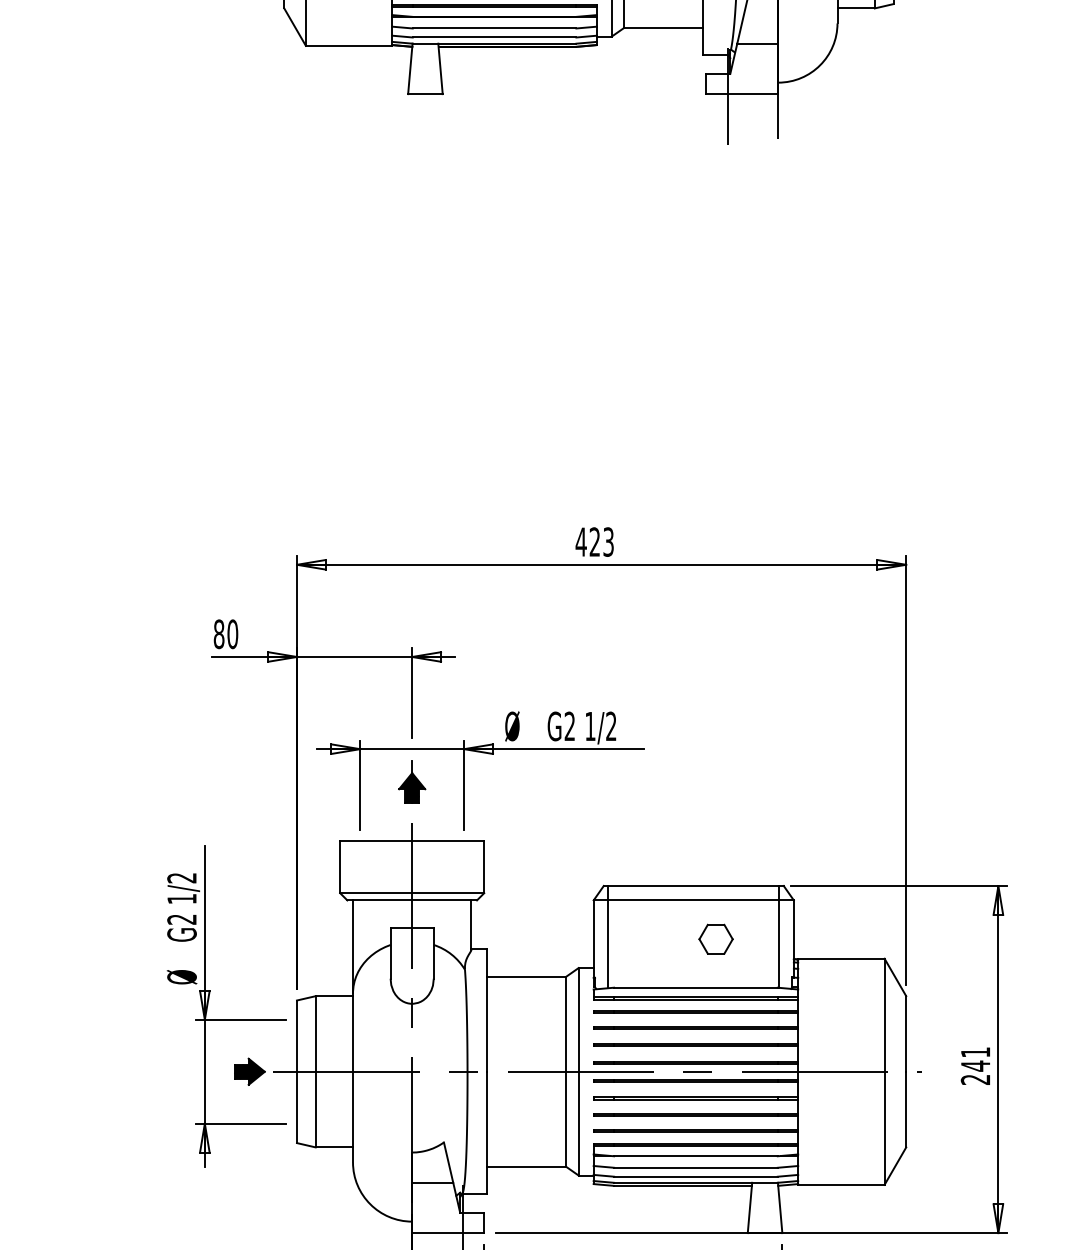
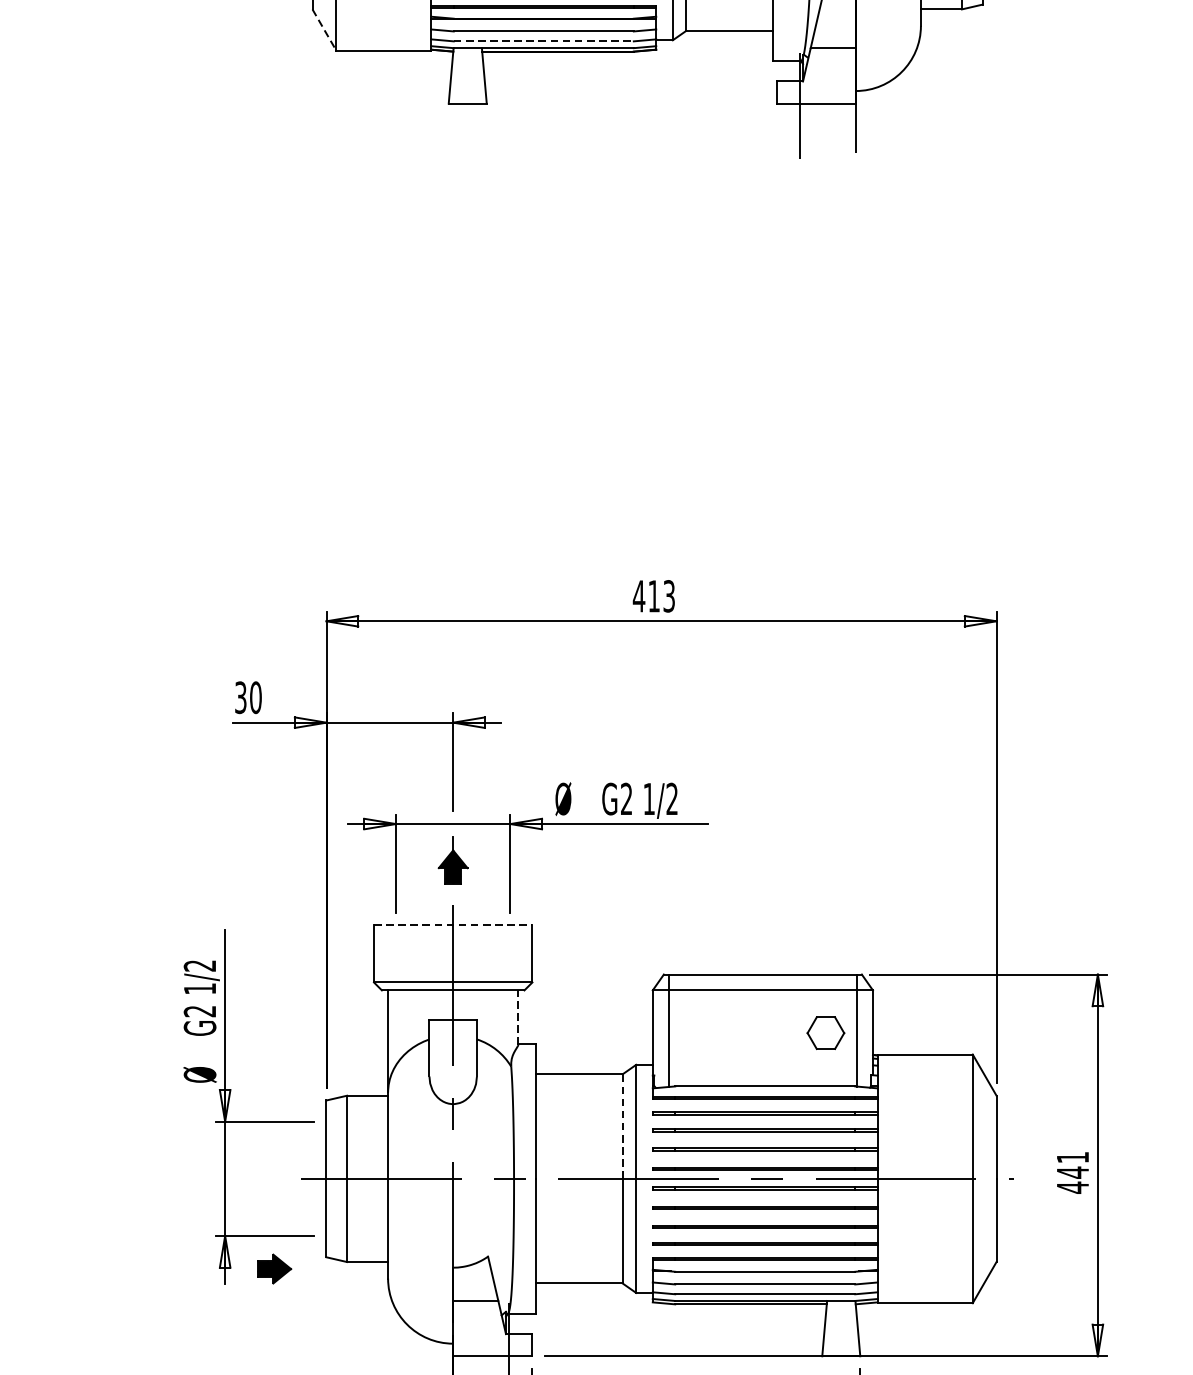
line: (295, 27) -> (324, 30), solid -> dashed
line: (494, 37) -> (543, 41), solid -> dashed
text: (594, 541) -> (653, 595), 423 -> 413
text: (218, 634) -> (240, 697), 80 -> 30
line: (412, 841) -> (453, 925), solid -> dashed
line: (471, 925) -> (518, 1017), solid -> dashed
part: (715, 938) -> (825, 1032), moved
line: (566, 1024) -> (622, 1126), solid -> dashed
part: (249, 1071) -> (274, 1268), moved
text: (975, 1079) -> (1072, 1187), 241 -> 441

